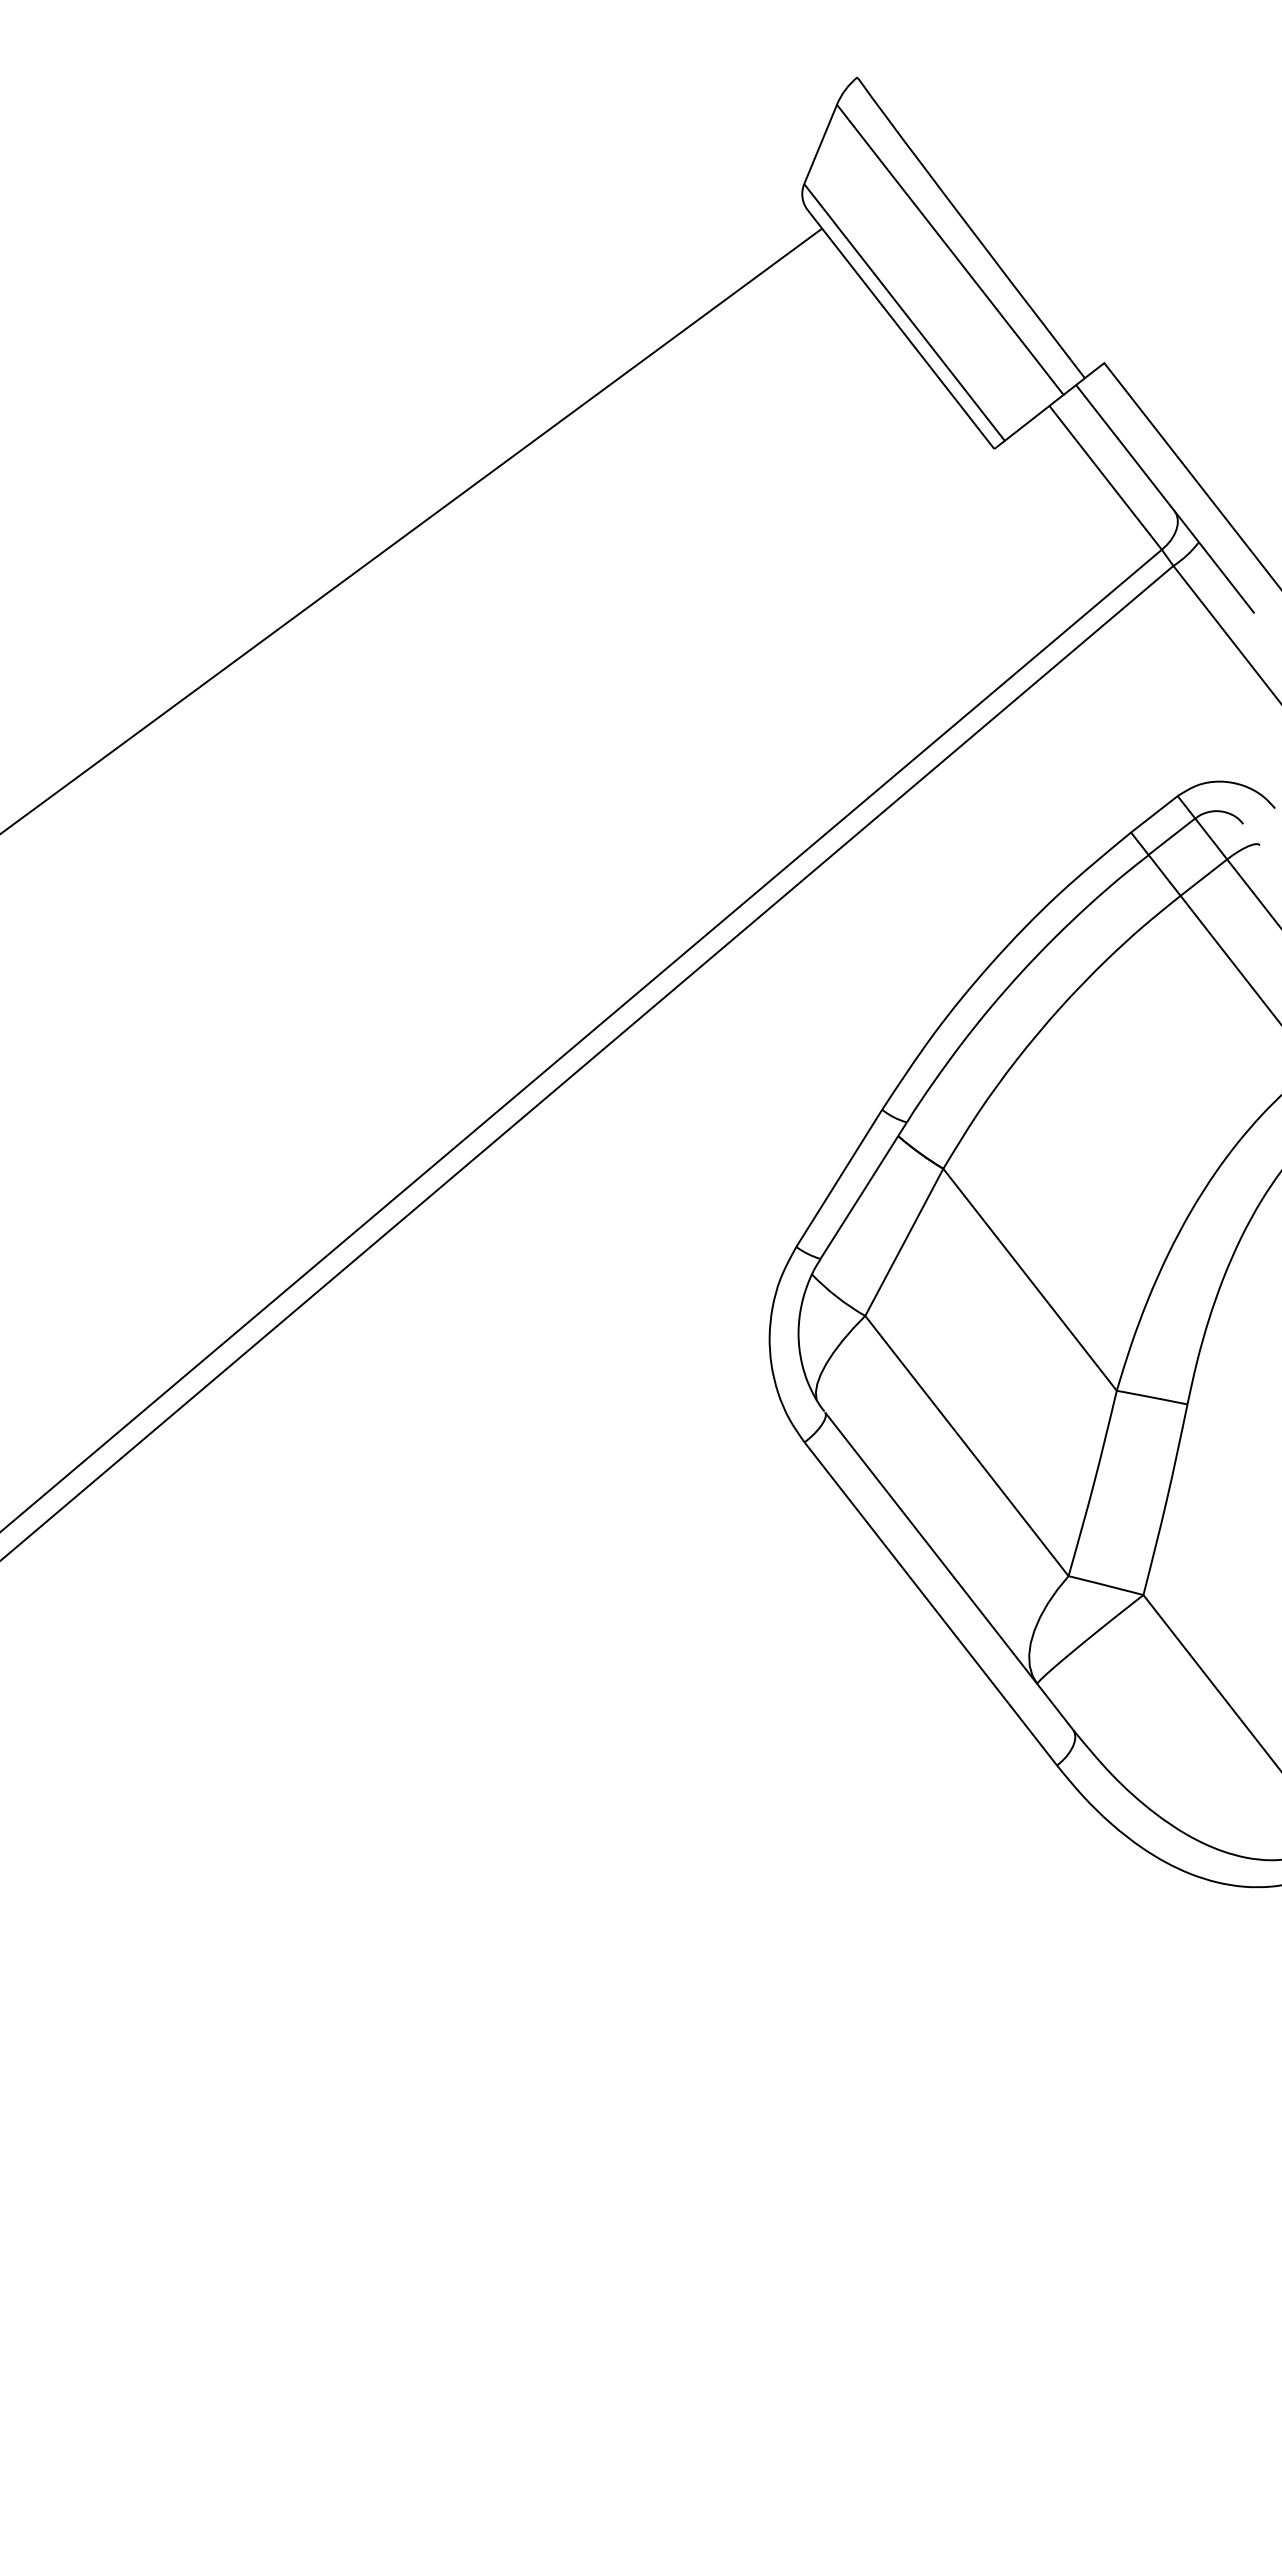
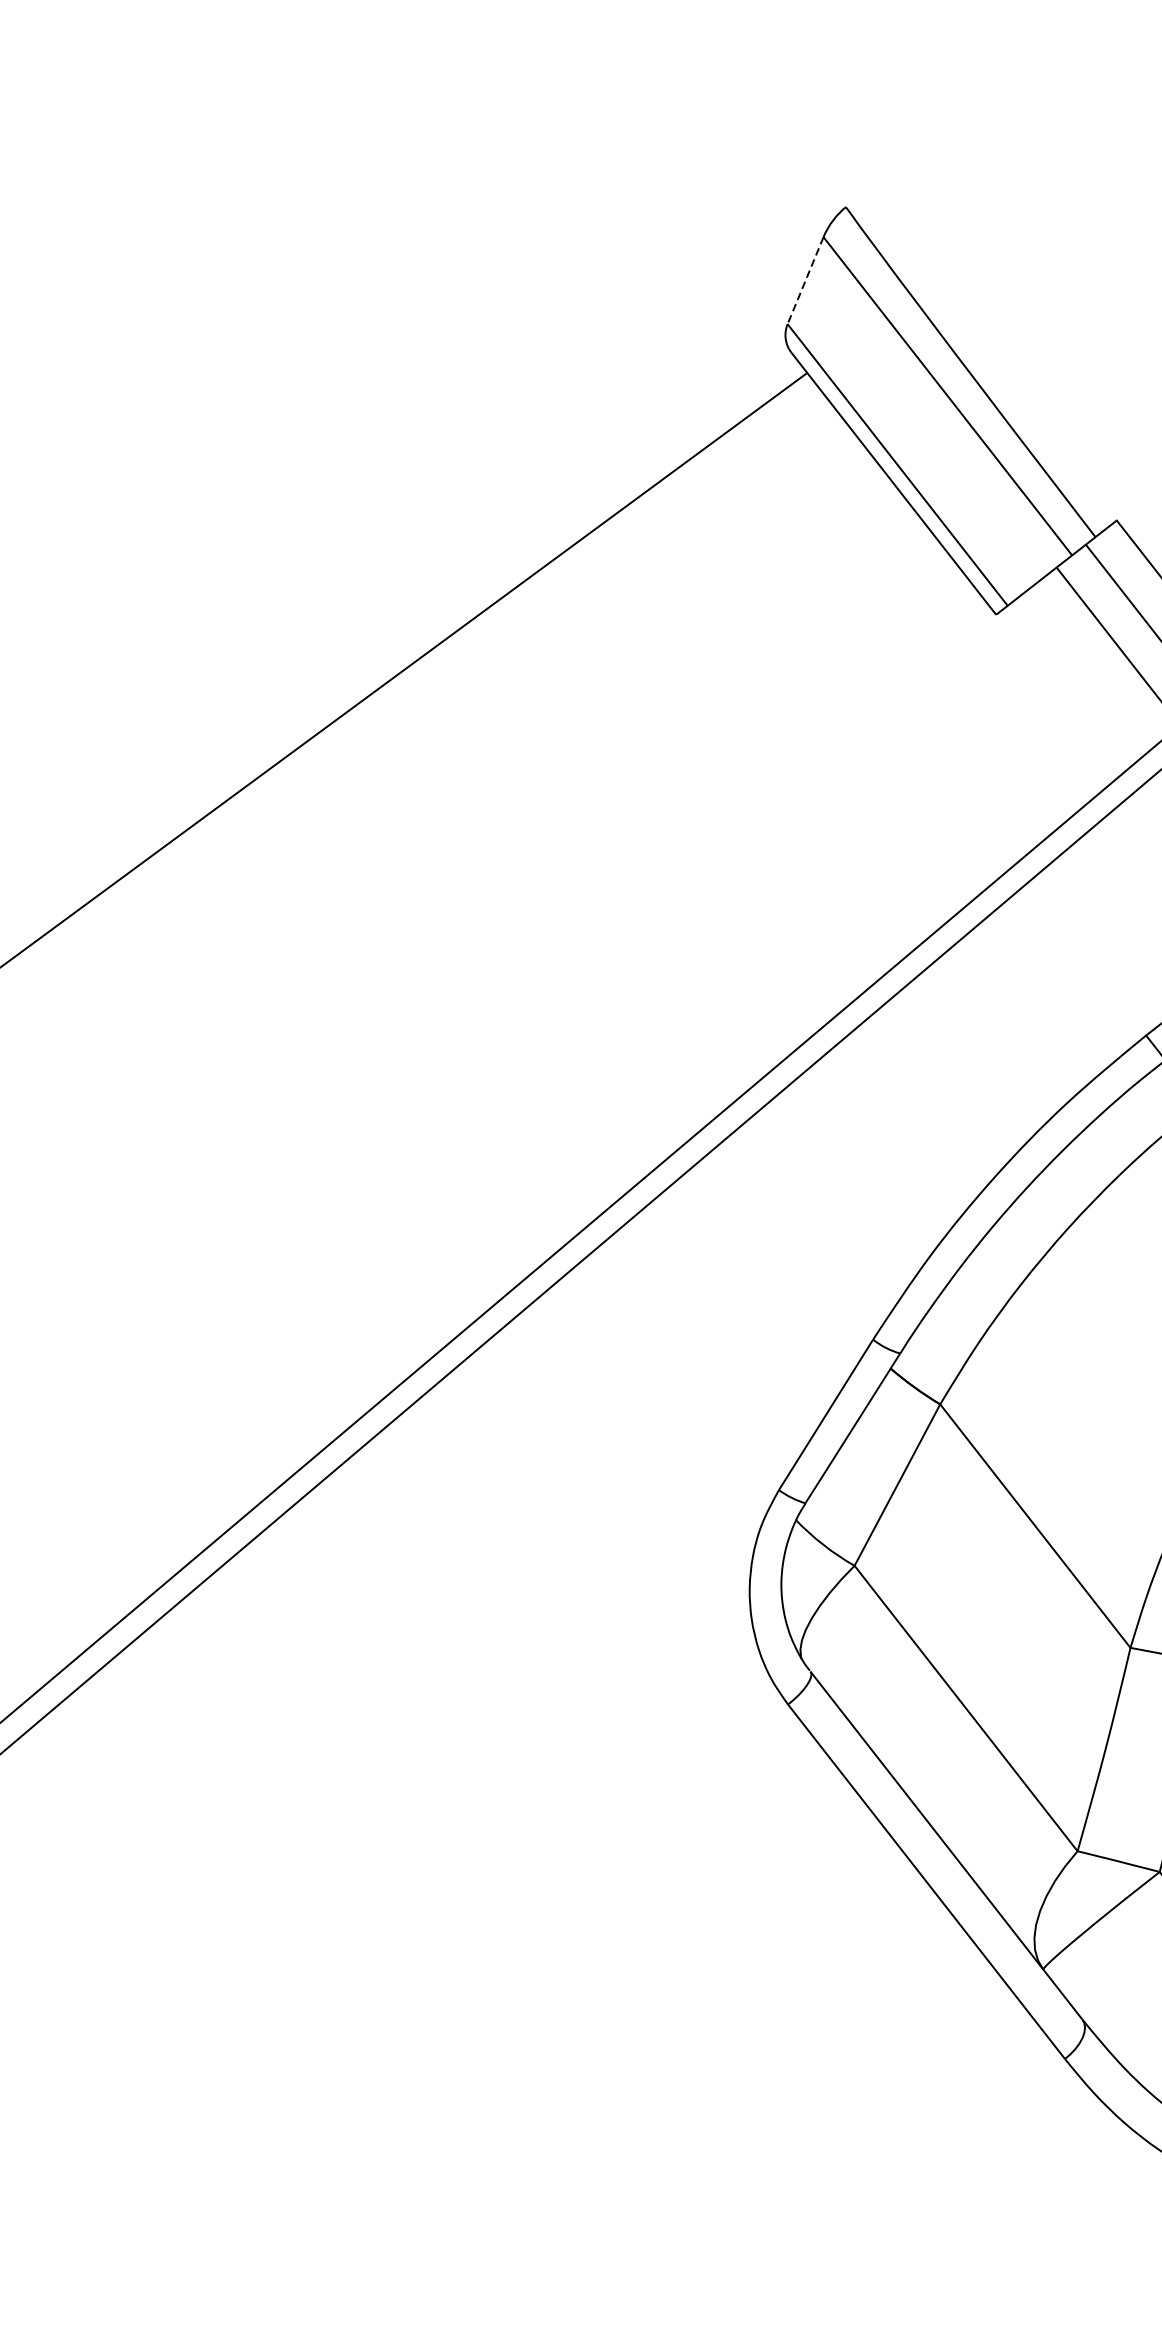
line: (820, 144) -> (805, 280), solid -> dashed

